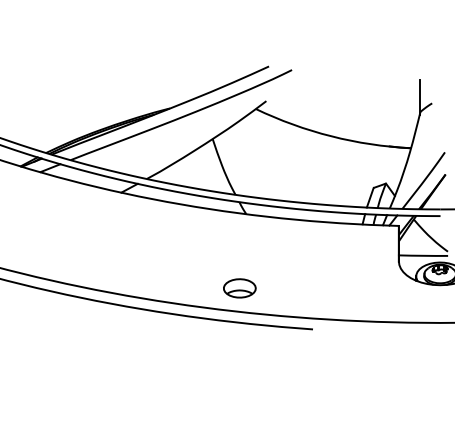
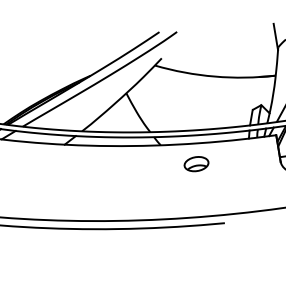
part: (239, 288) -> (196, 164), moved

